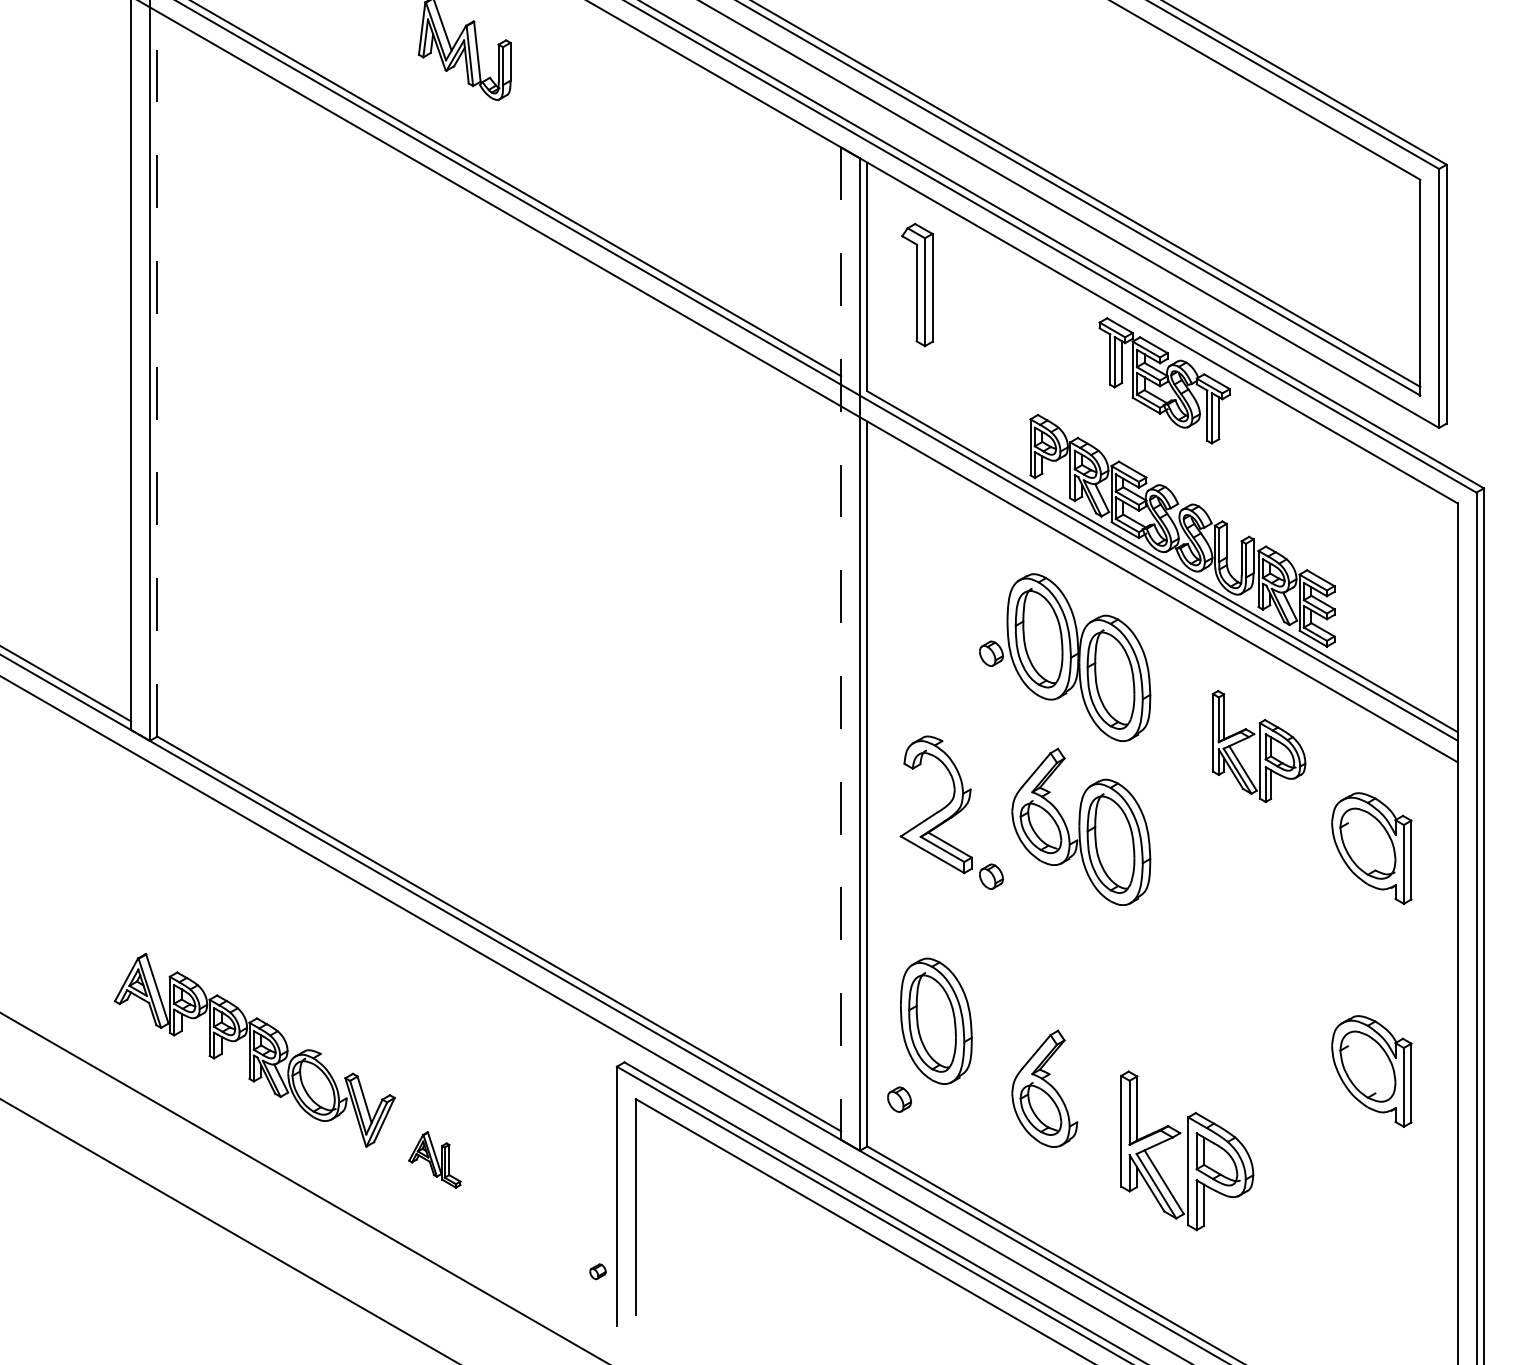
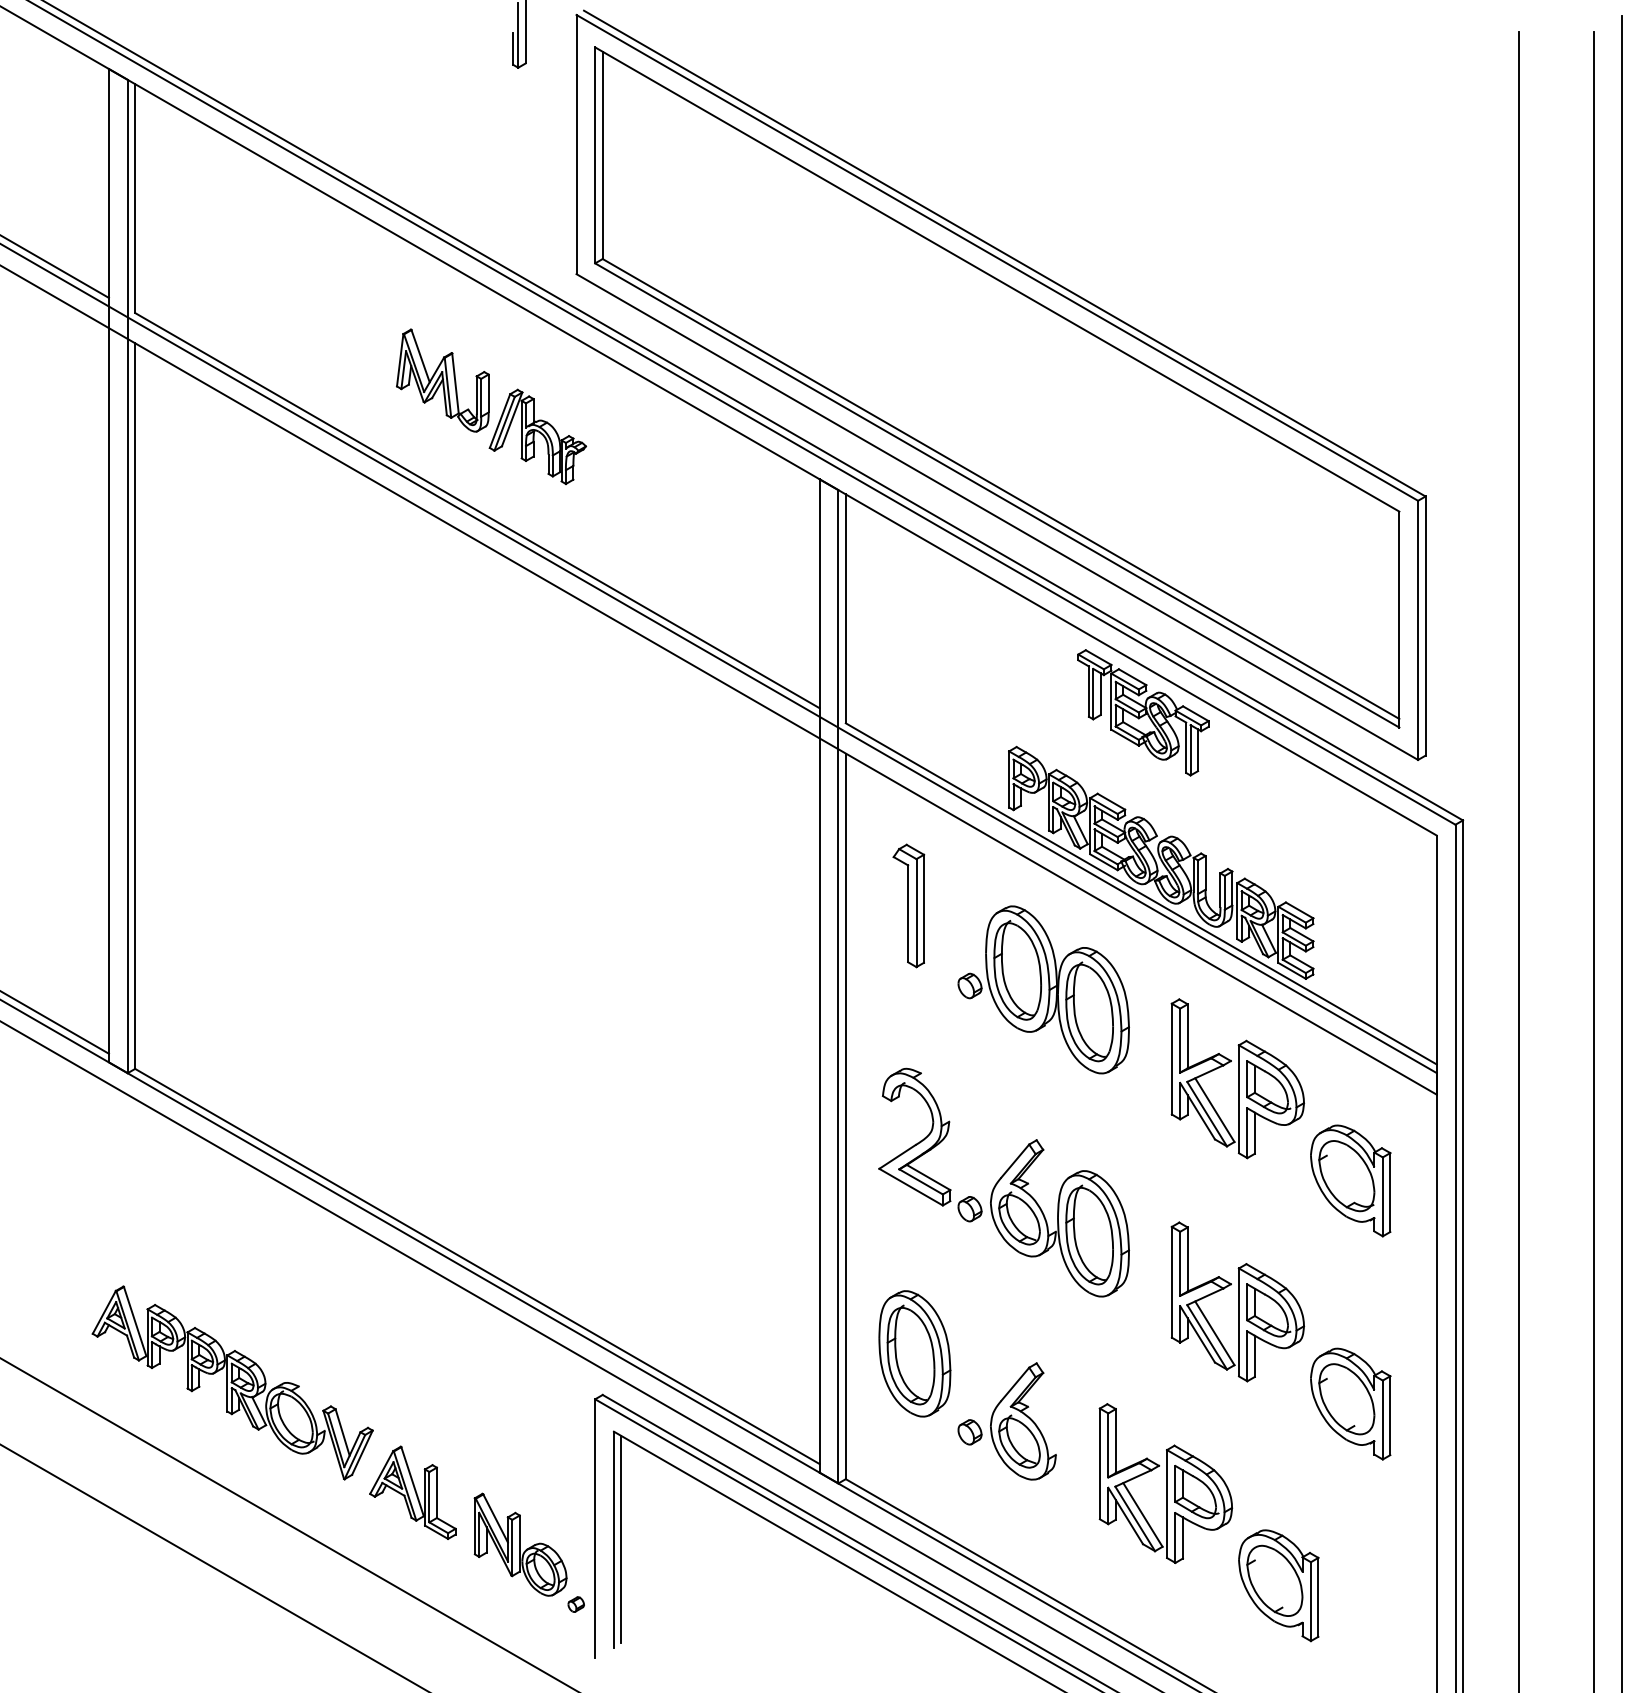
part: (559, 104) -> (537, 436), added
part: (917, 284) -> (908, 905), moved
line: (157, 374) -> (135, 706), dashed -> solid
line: (841, 643) -> (819, 975), dashed -> solid
part: (1258, 746) -> (1237, 1078), size x1.43
part: (1080, 827) -> (1059, 1218), moved
part: (1258, 968) -> (1237, 1301), added
part: (899, 1099) -> (969, 1432), moved
part: (434, 1159) -> (412, 1492), size x1.67
line: (643, 1206) -> (621, 1539), added
part: (542, 1211) -> (520, 1544), added
part: (1299, 1252) -> (1278, 1585), added

